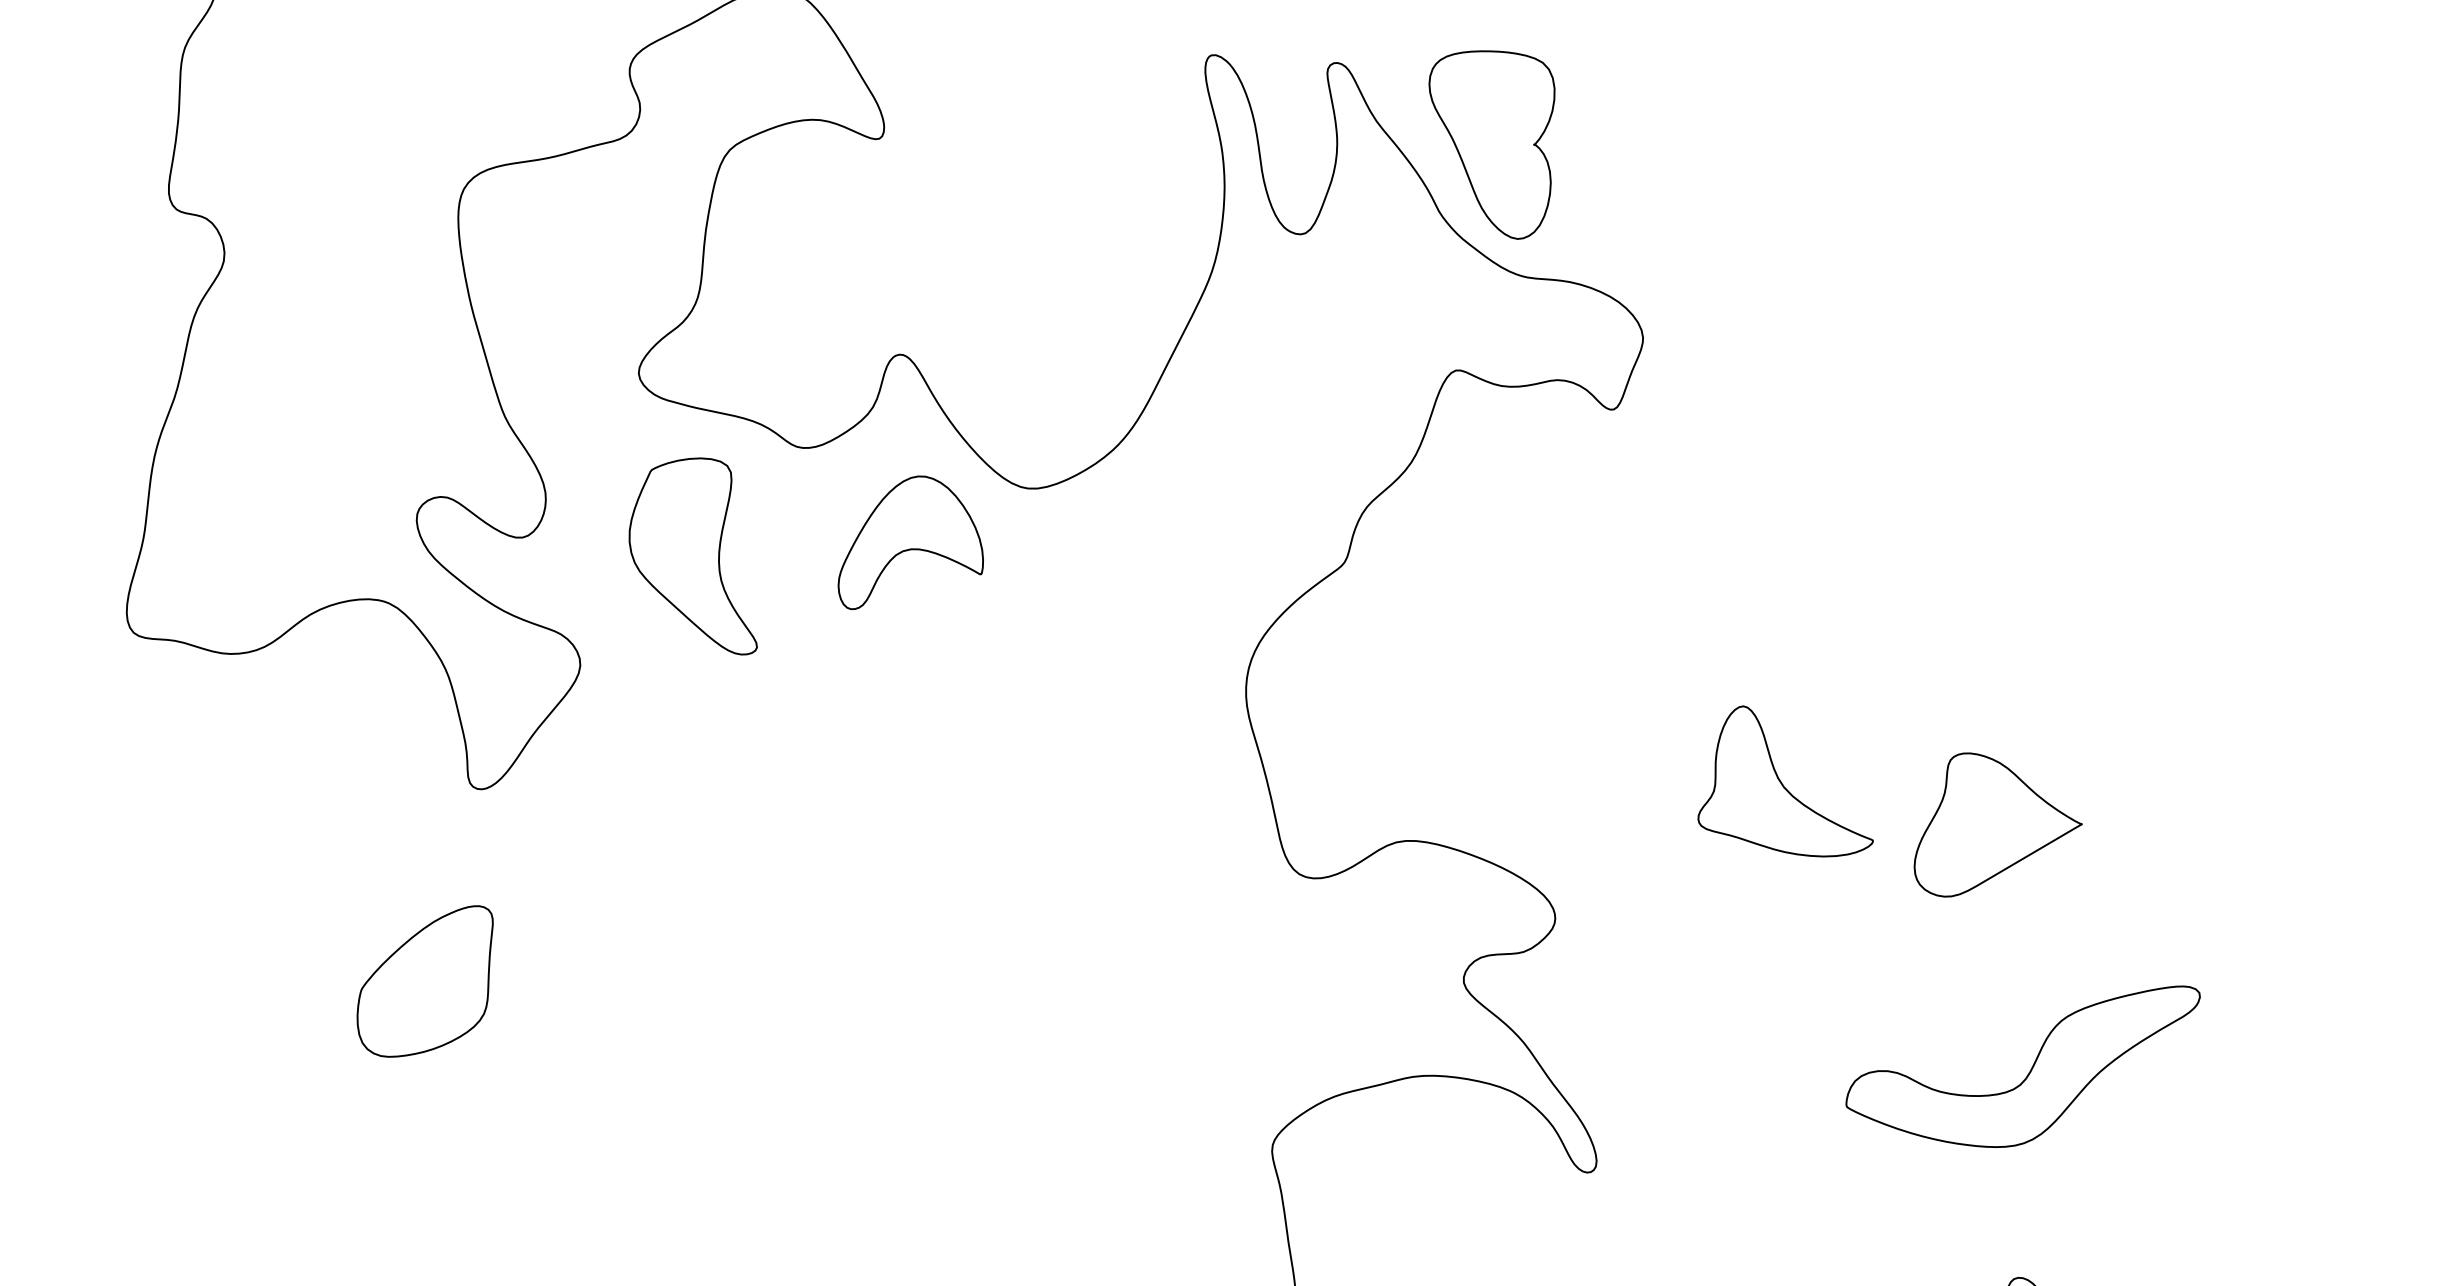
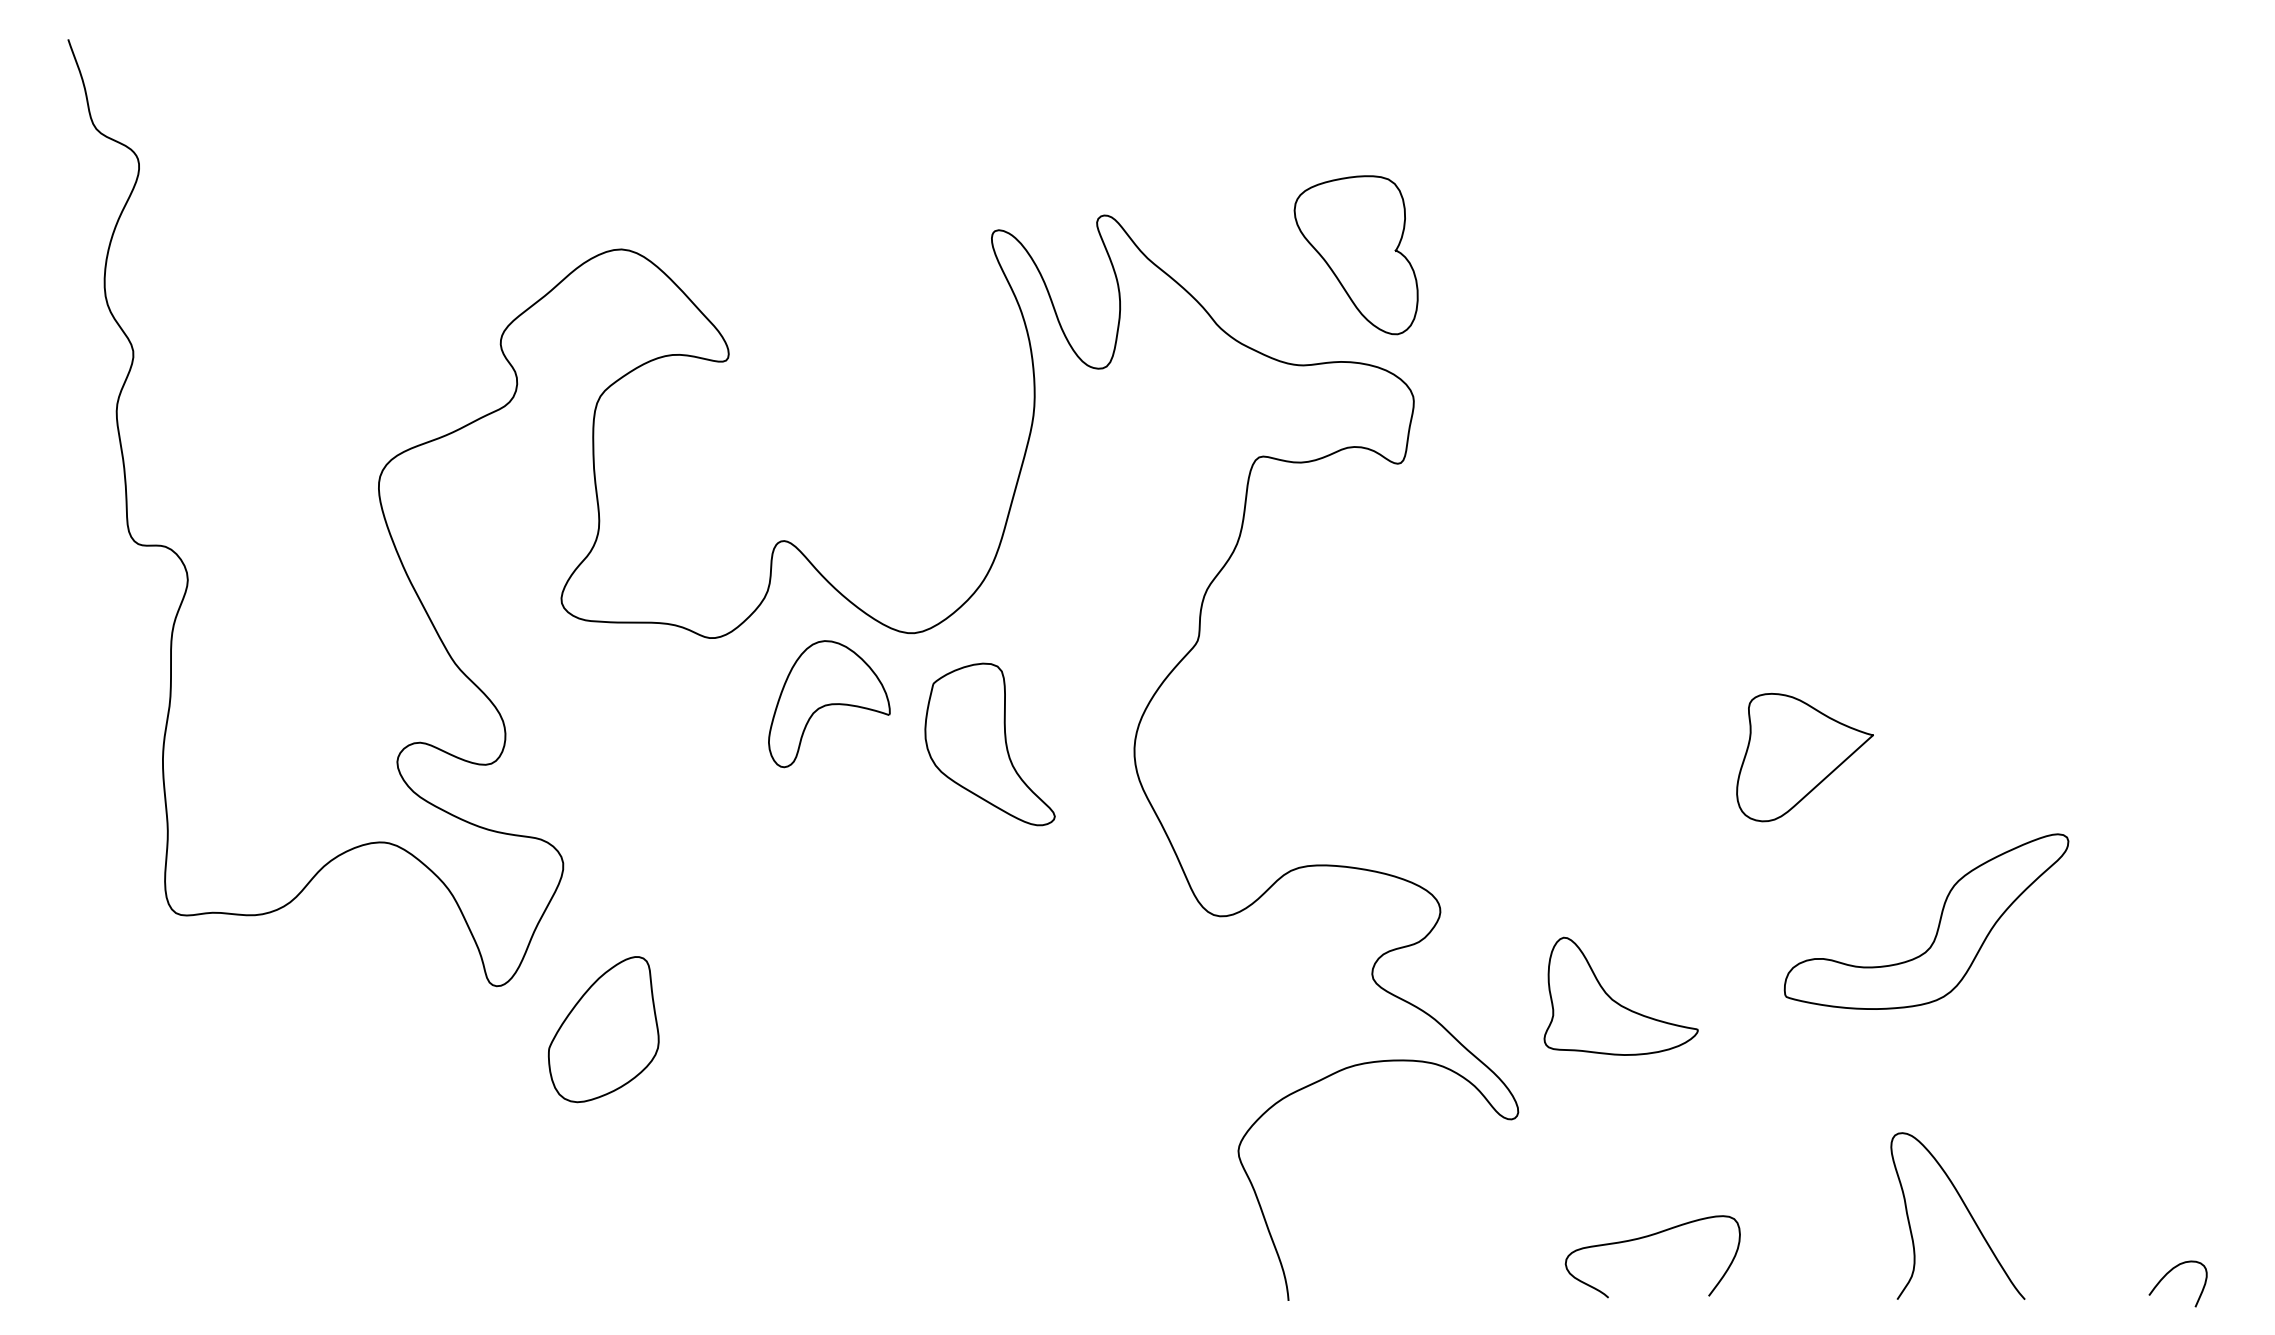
part: (1488, 140) -> (1355, 255), moved
part: (700, 551) -> (989, 744), moved
part: (1787, 788) -> (1615, 1000), moved
part: (427, 980) -> (603, 1029), moved
part: (2035, 1058) -> (1938, 922), moved

